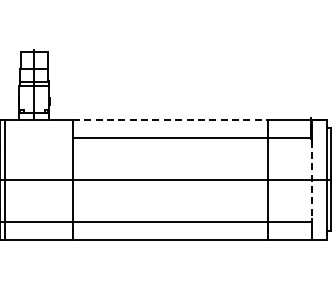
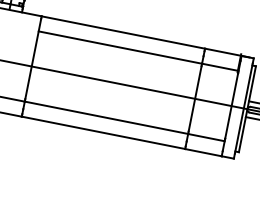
line: (170, 119) -> (123, 32), dashed -> solid
line: (312, 180) -> (231, 106), dashed -> solid

